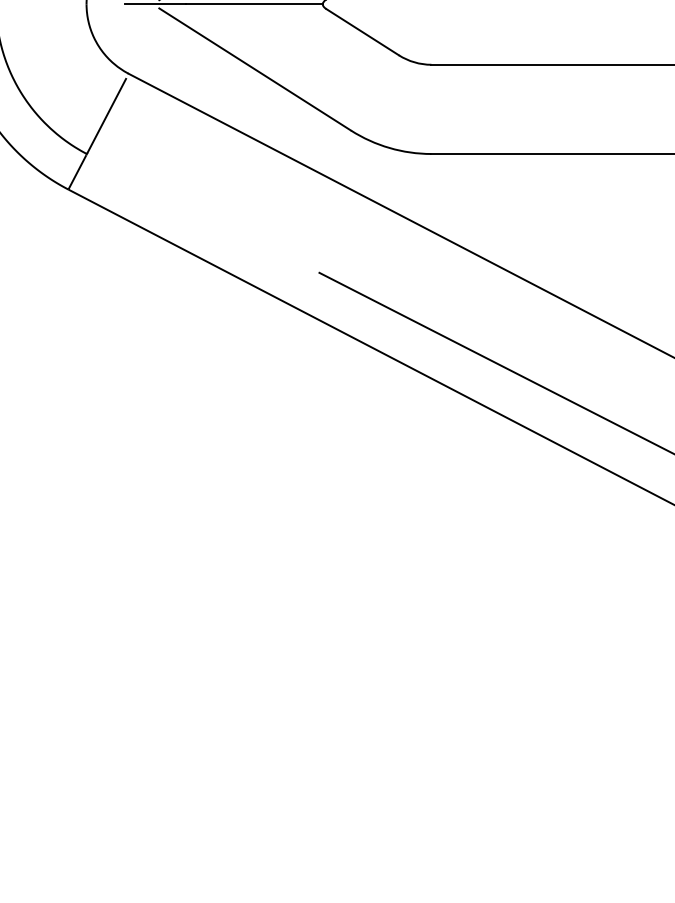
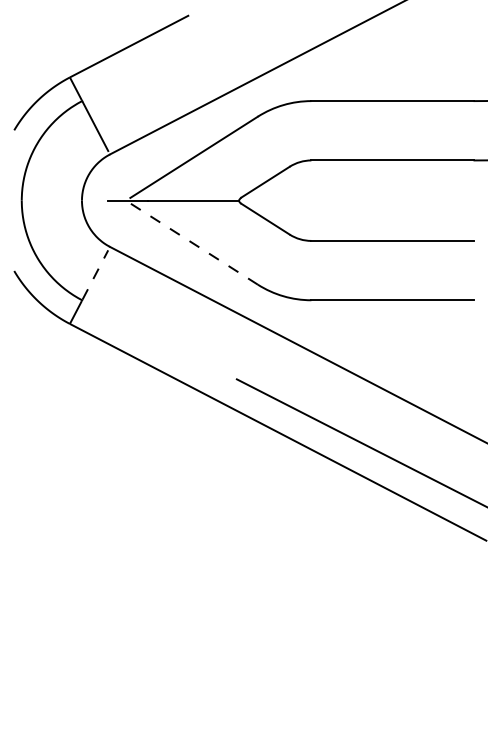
line: (255, 70) -> (194, 244), solid -> dashed
line: (106, 115) -> (95, 274), solid -> dashed

